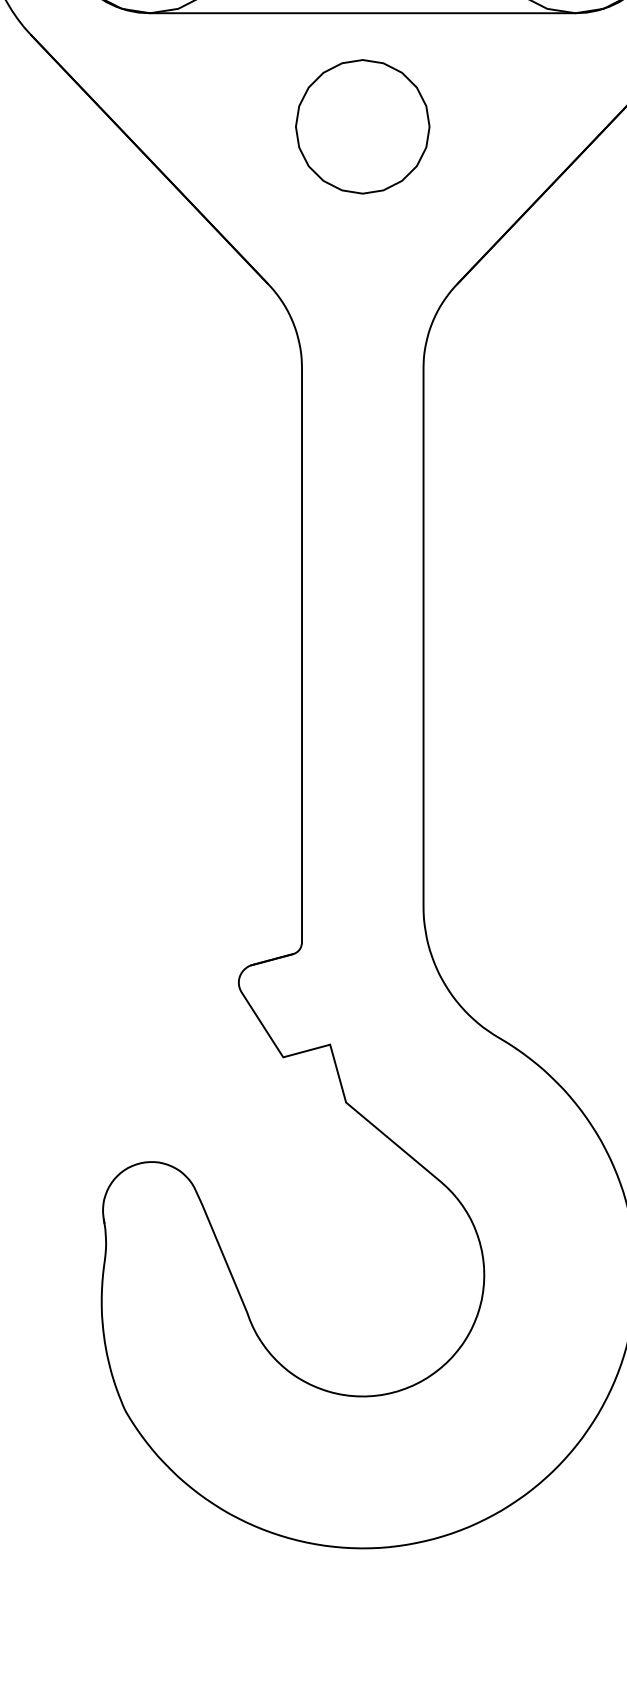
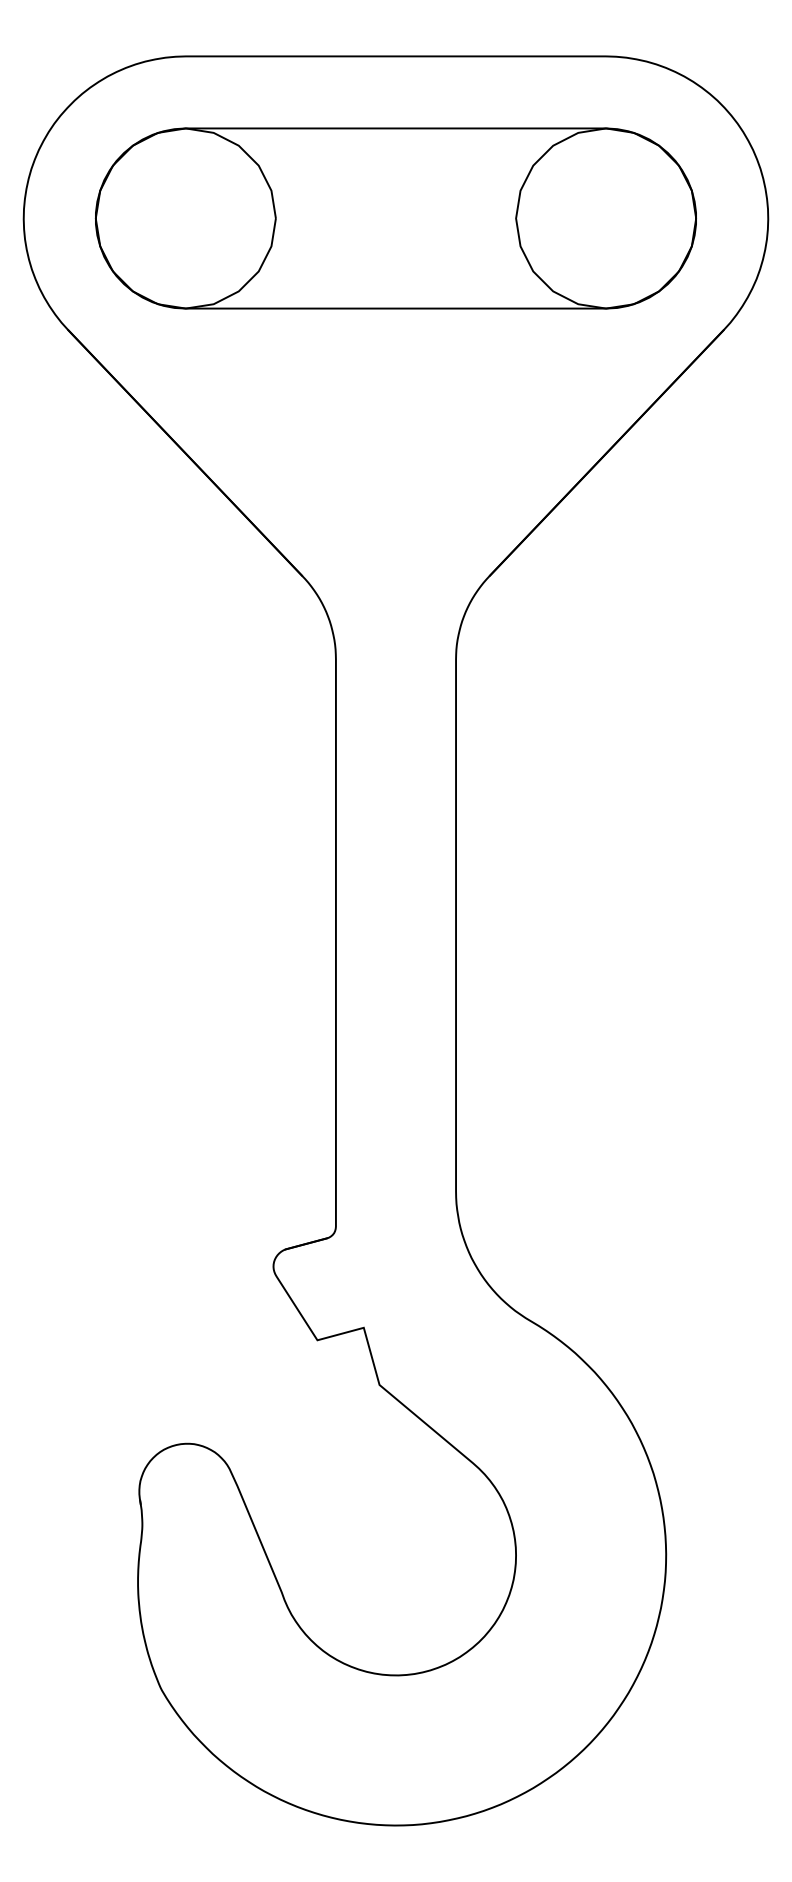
part: (362, 126) -> (395, 420), removed

